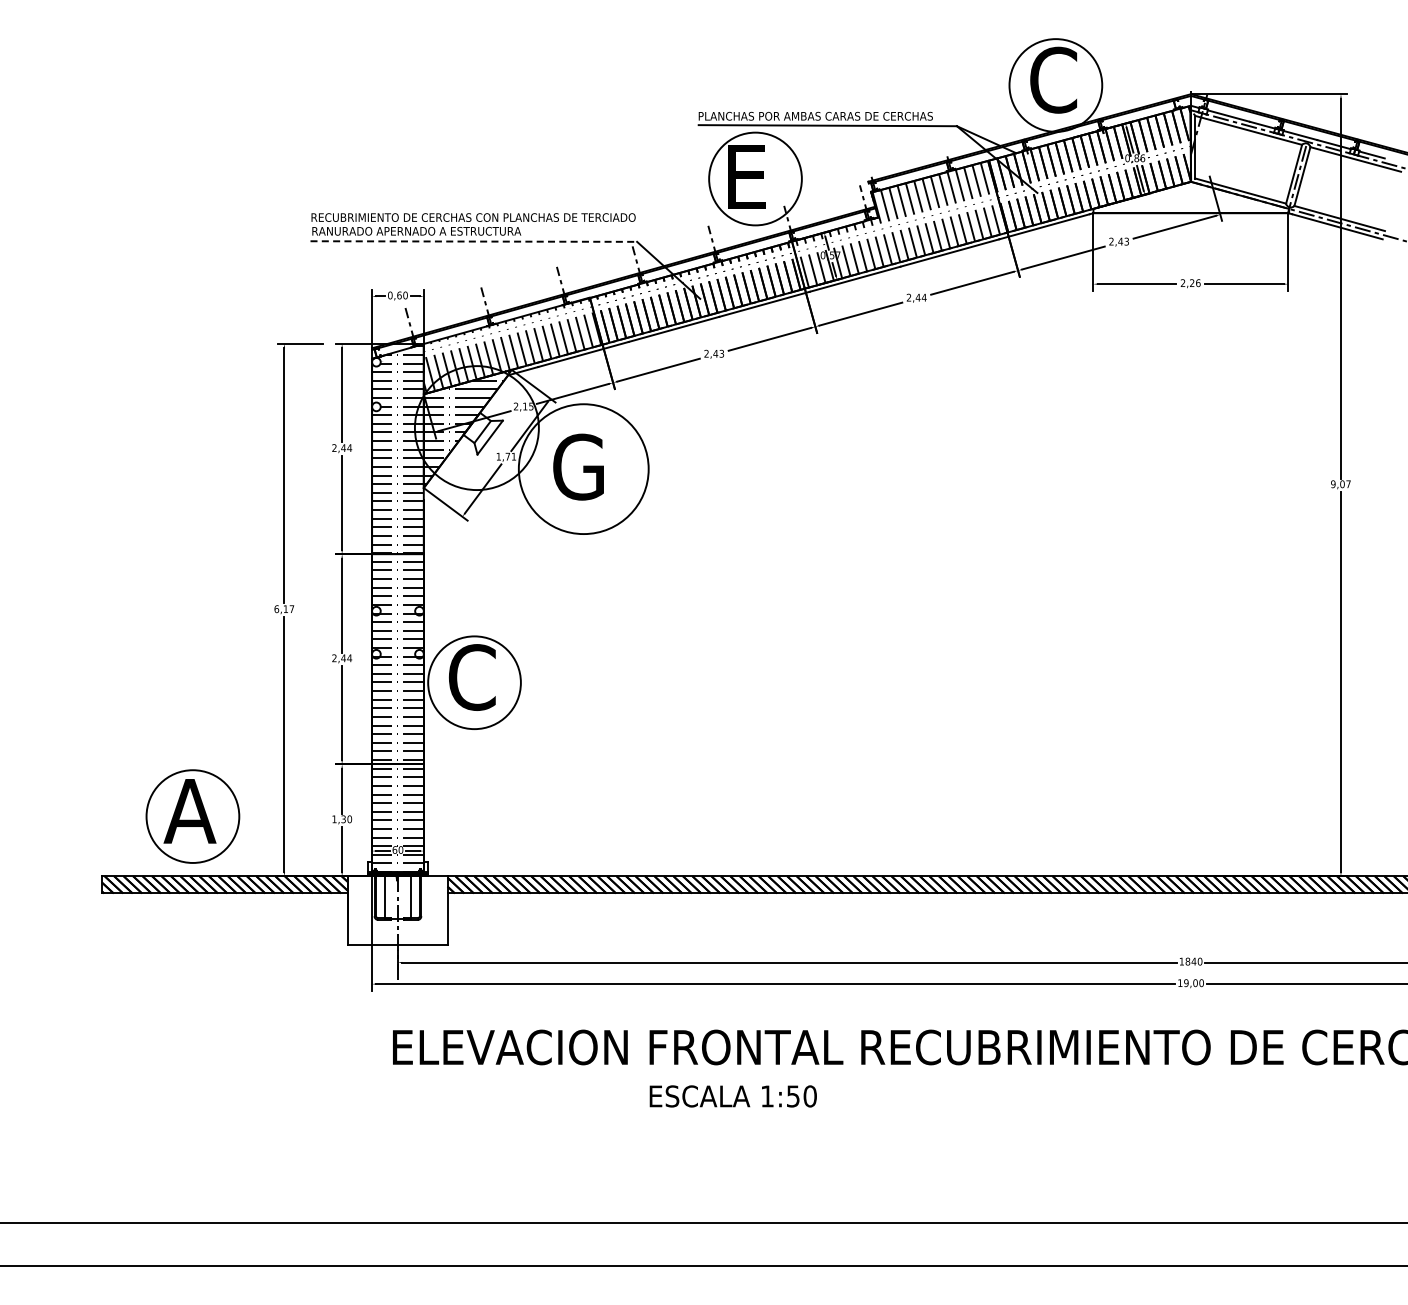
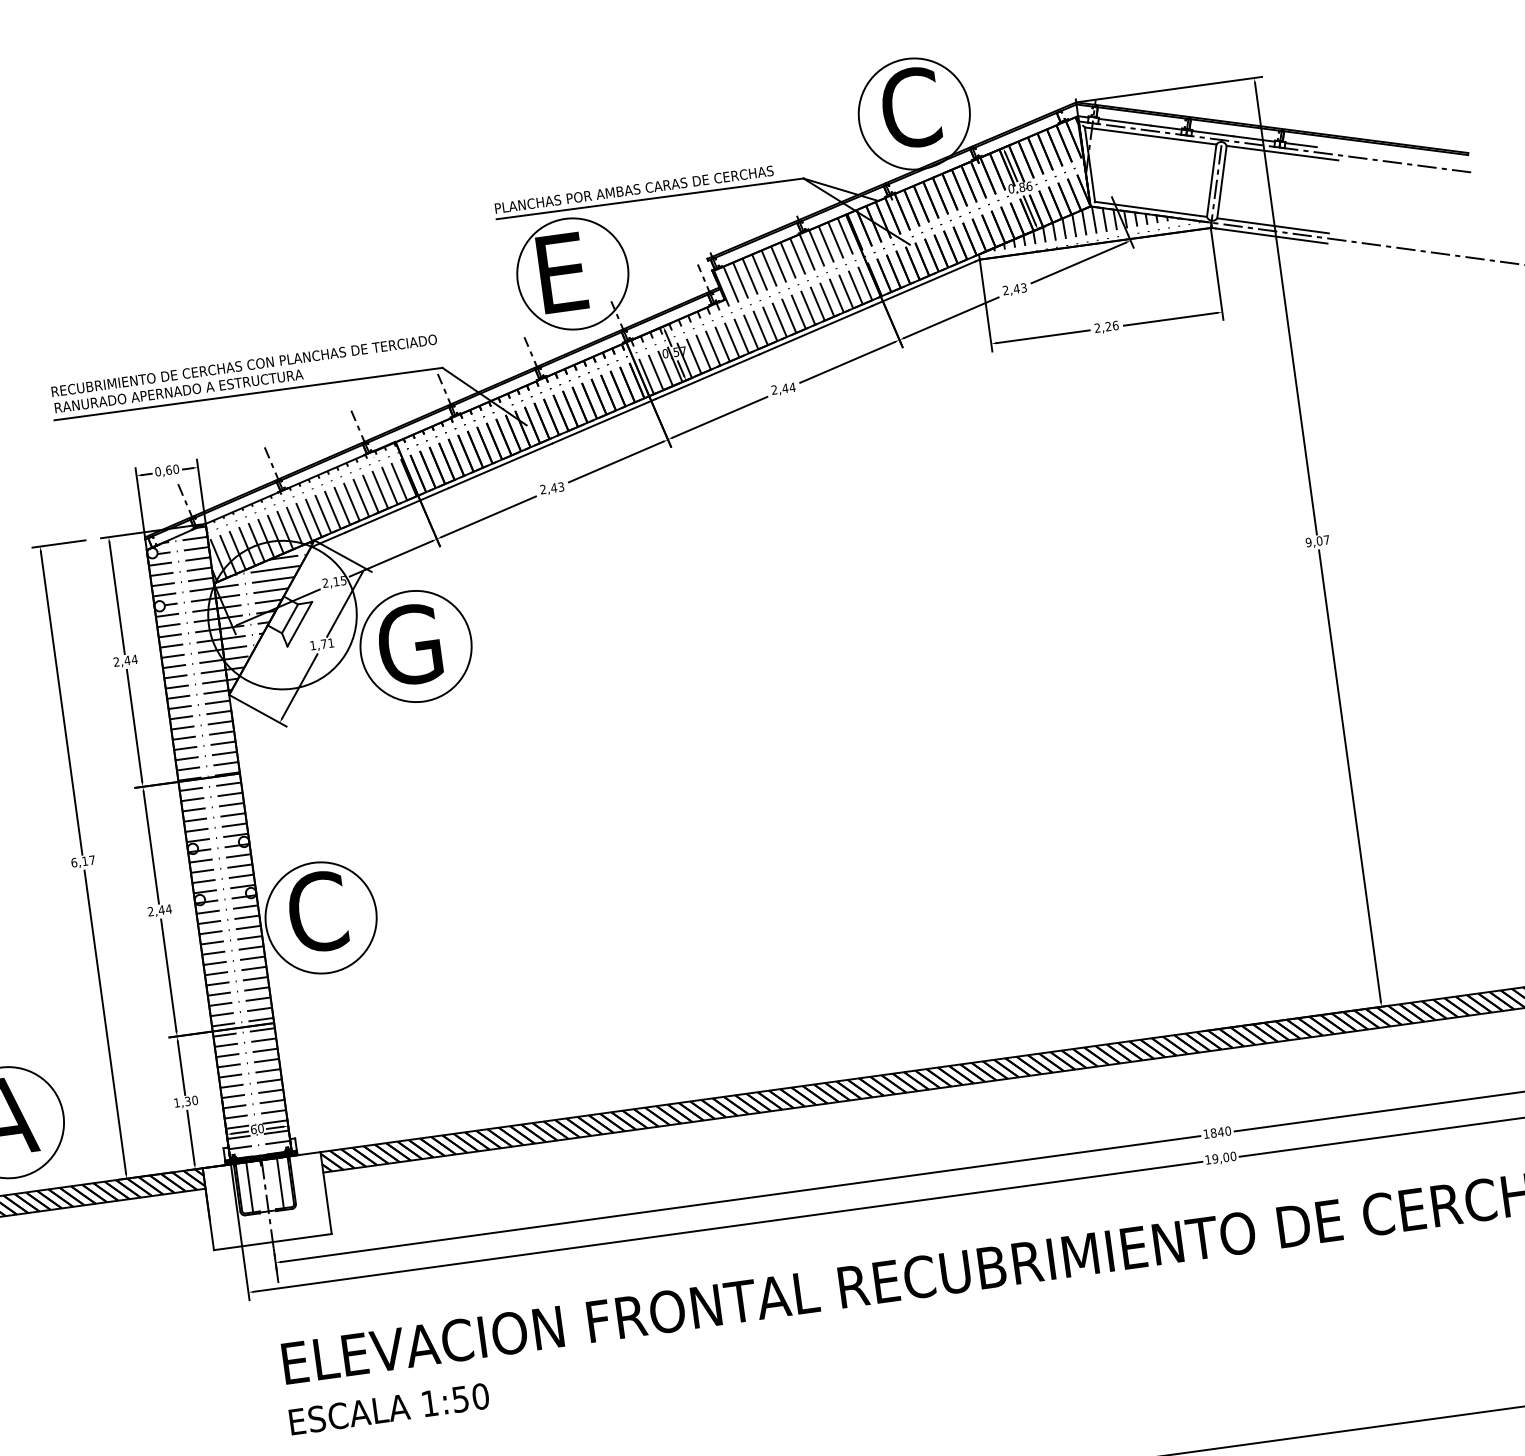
hatch: (1188, 197) -> (1090, 225), added
line: (474, 241) -> (249, 393), dashed -> solid
circle: (583, 468) -> (415, 645), size x0.71
text: (732, 1096) -> (388, 1409), moved

